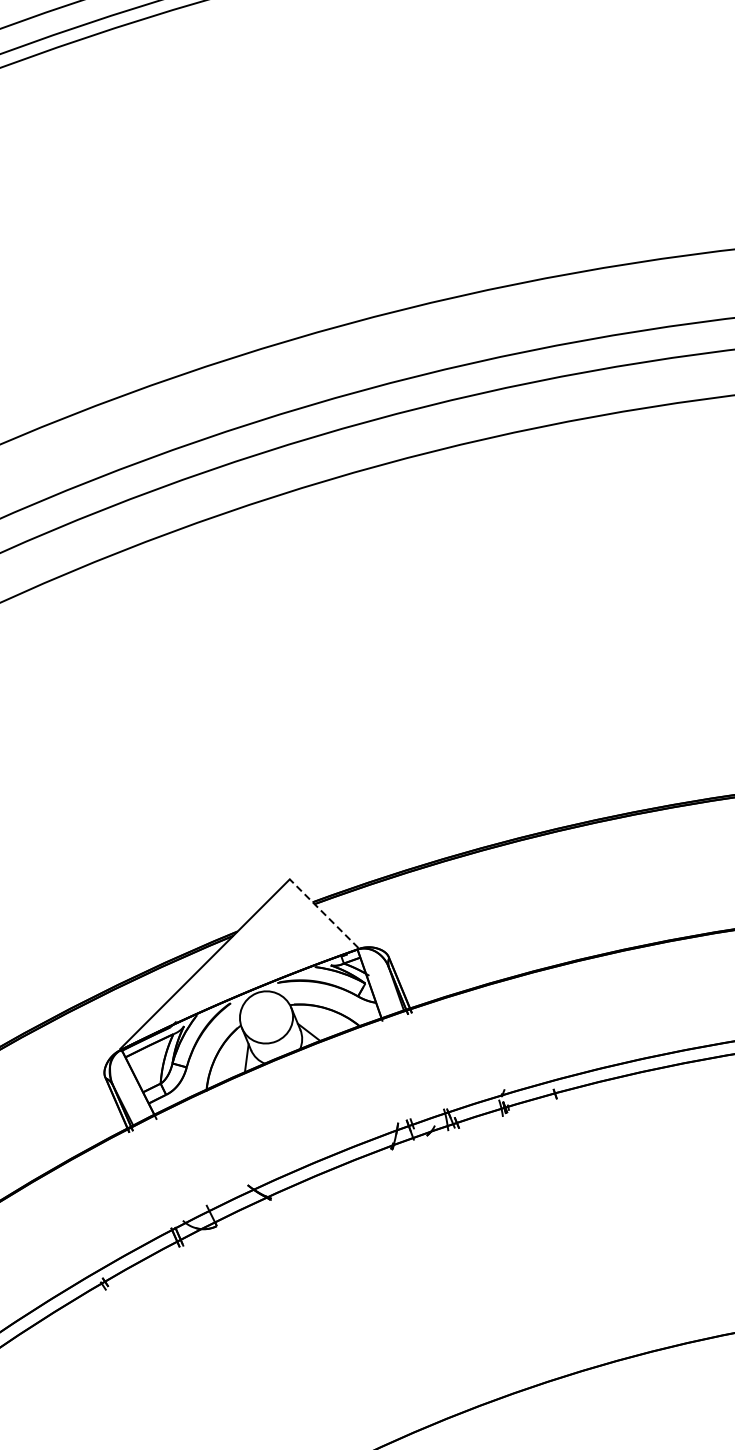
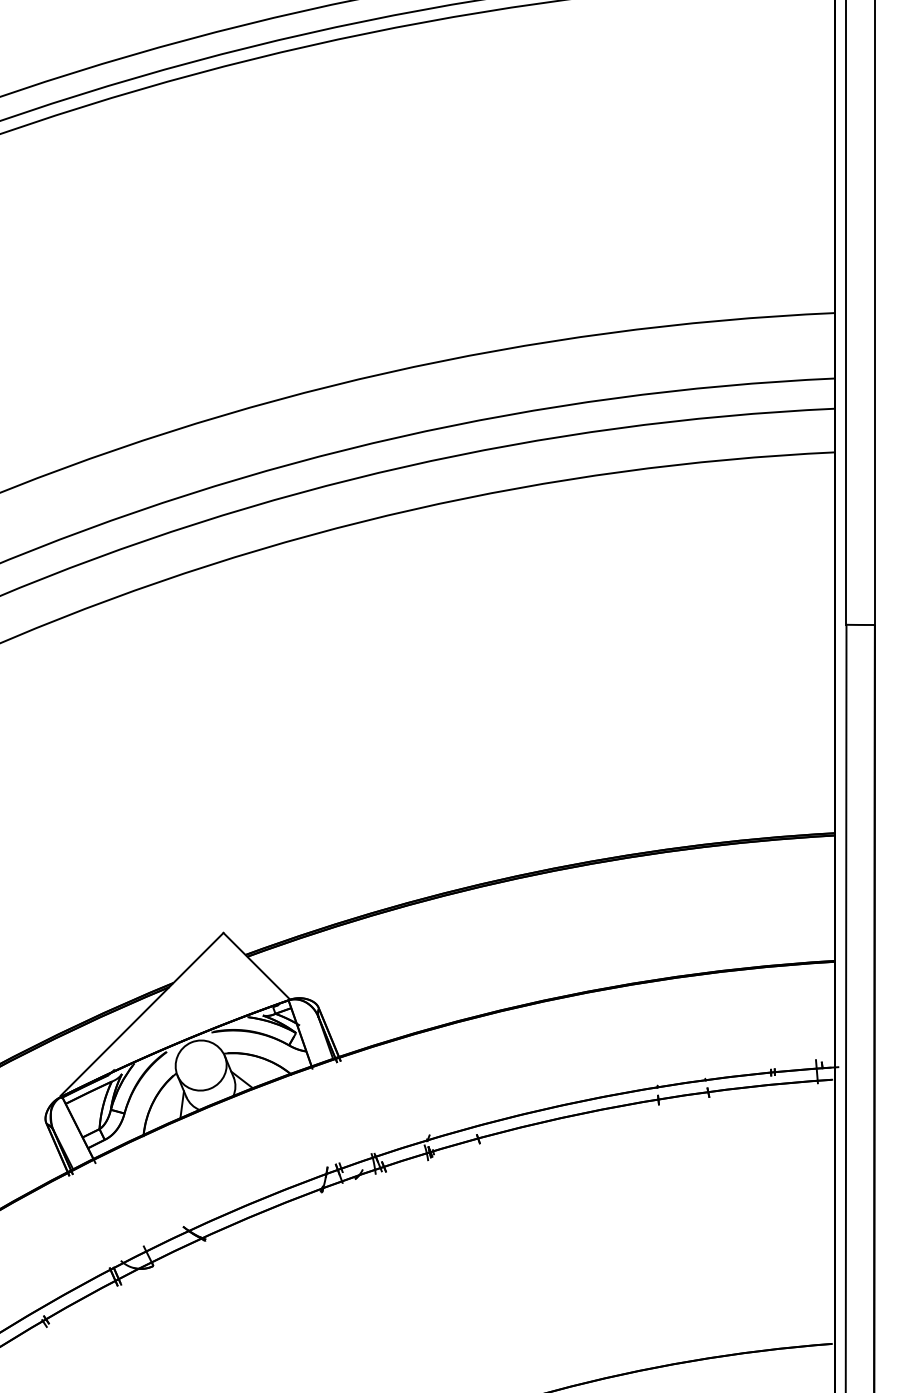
line: (324, 913) -> (256, 965), dashed -> solid

